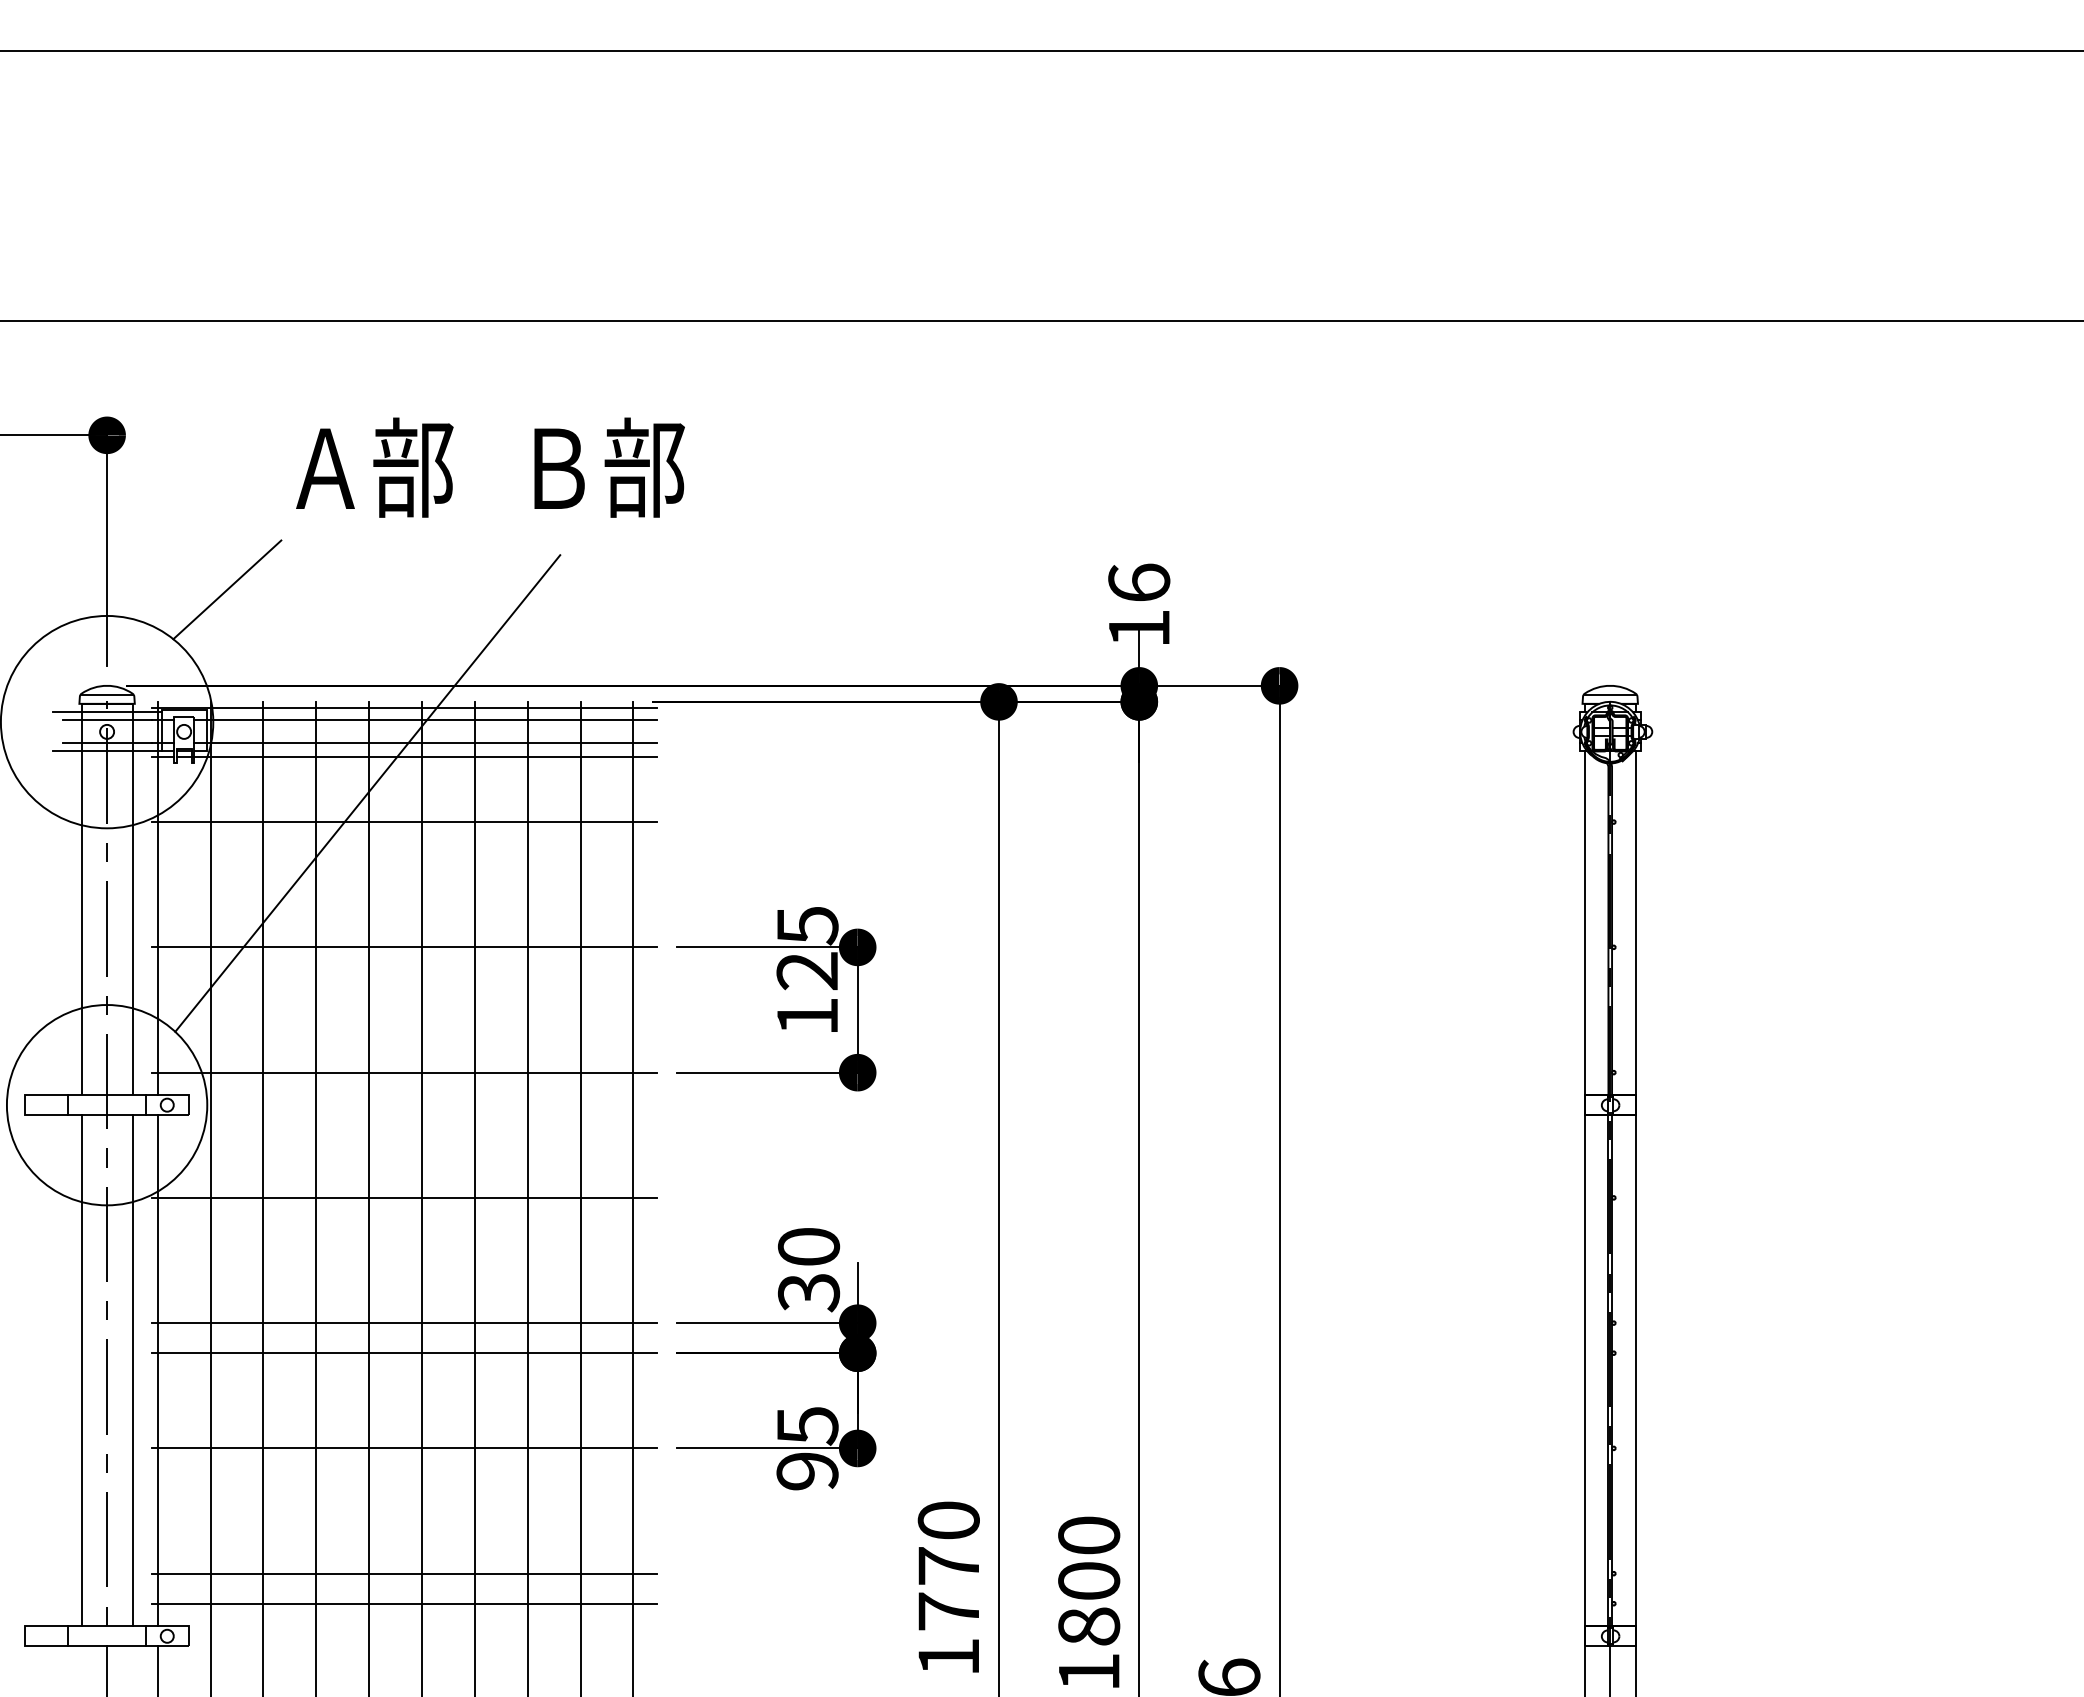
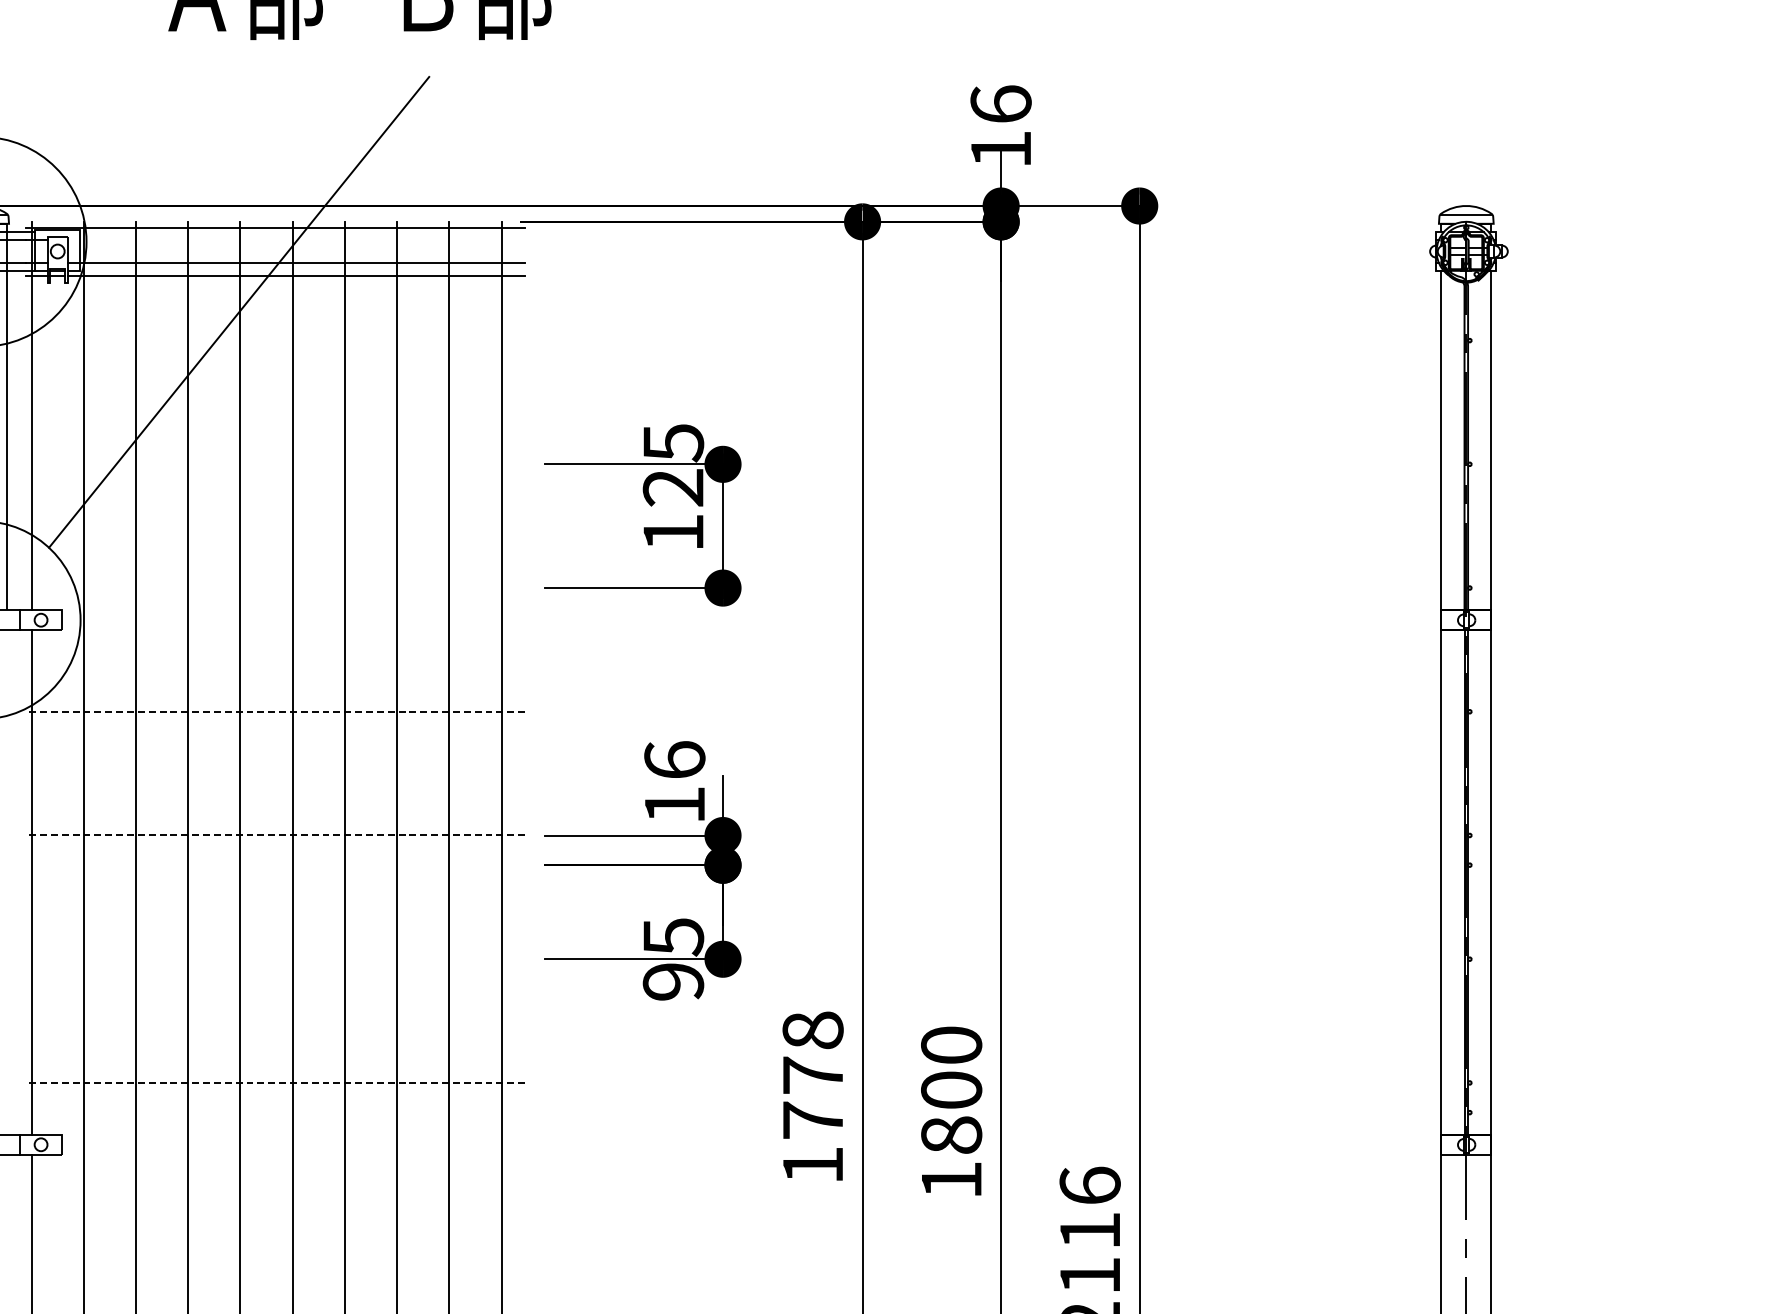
line: (227, 589) -> (100, 110), removed
line: (425, 720) -> (296, 240), removed
line: (404, 822) -> (275, 341), removed
line: (404, 947) -> (275, 464), removed
line: (404, 1072) -> (275, 587), removed
line: (404, 1197) -> (275, 711), solid -> dashed
text: (808, 1269) -> (674, 782), 30 -> 16
line: (404, 1323) -> (275, 835), solid -> dashed
line: (404, 1353) -> (275, 865), removed
line: (132, 1370) -> (6, 882), removed
line: (404, 1448) -> (275, 959), removed
text: (948, 1520) -> (812, 1030), 1770 -> 1778
line: (404, 1573) -> (275, 1082), solid -> dashed
line: (404, 1603) -> (275, 1112), removed

